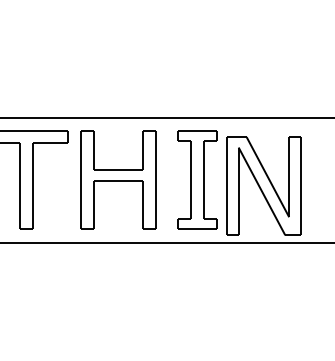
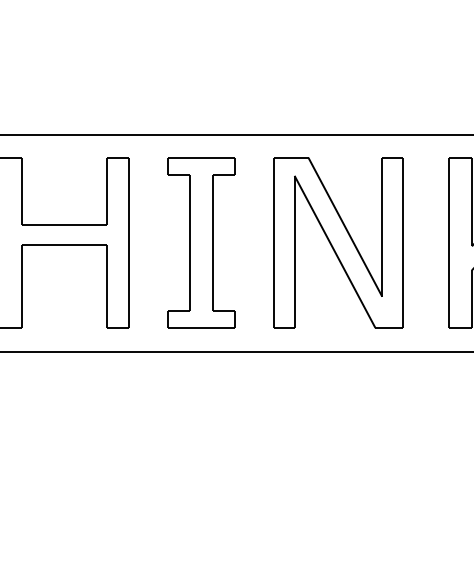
part: (263, 185) -> (337, 241), moved

